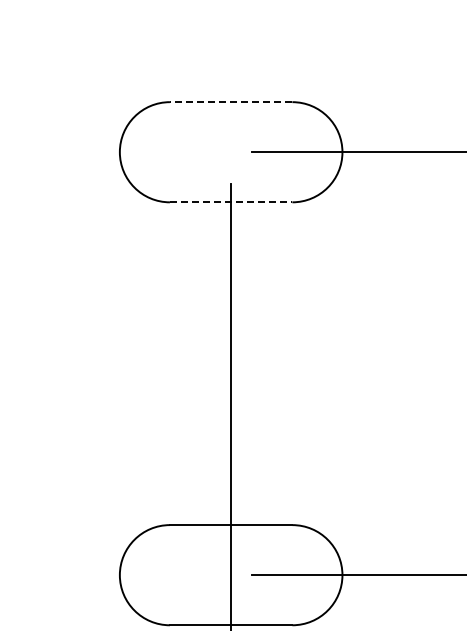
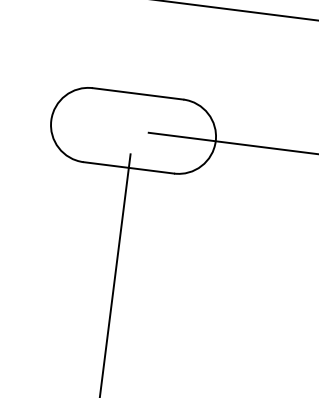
line: (230, 102) -> (137, 94), dashed -> solid
line: (231, 202) -> (129, 168), dashed -> solid

